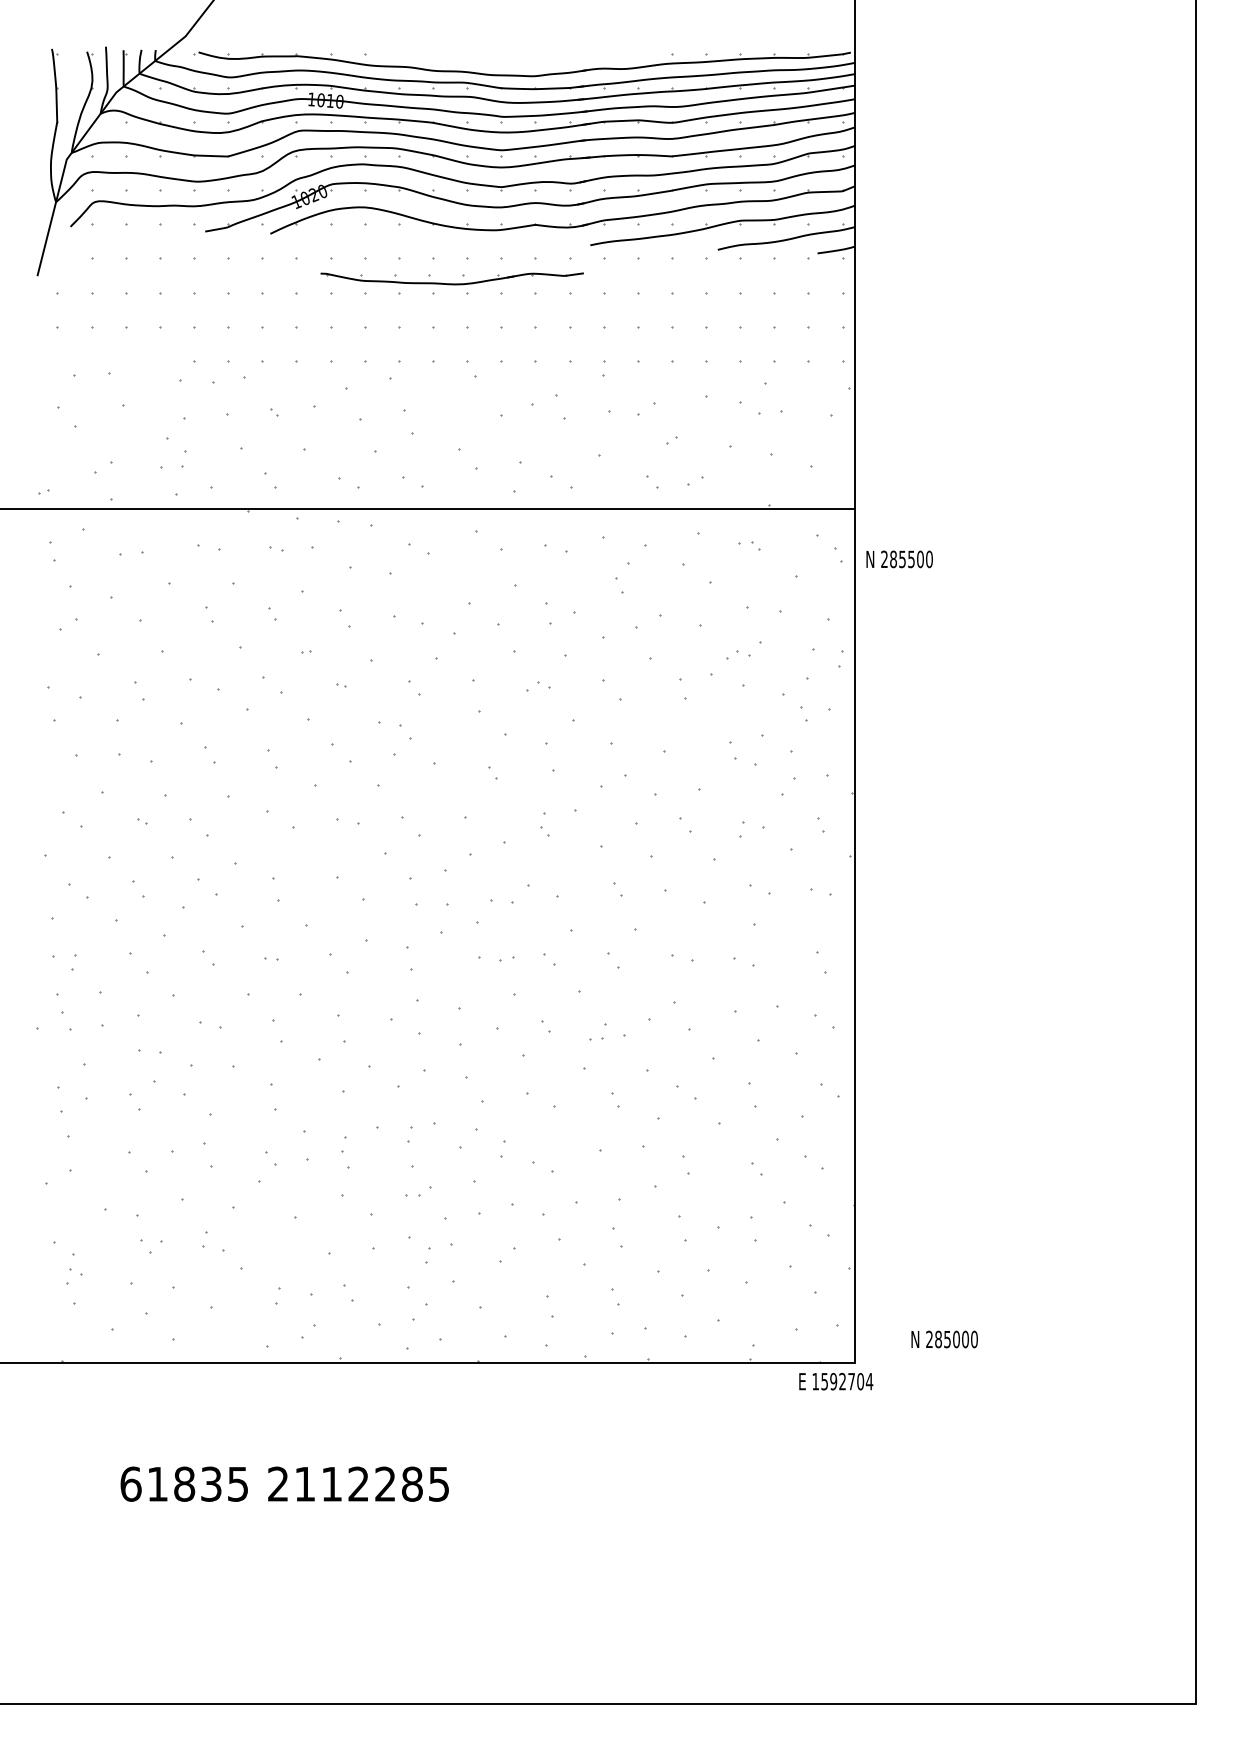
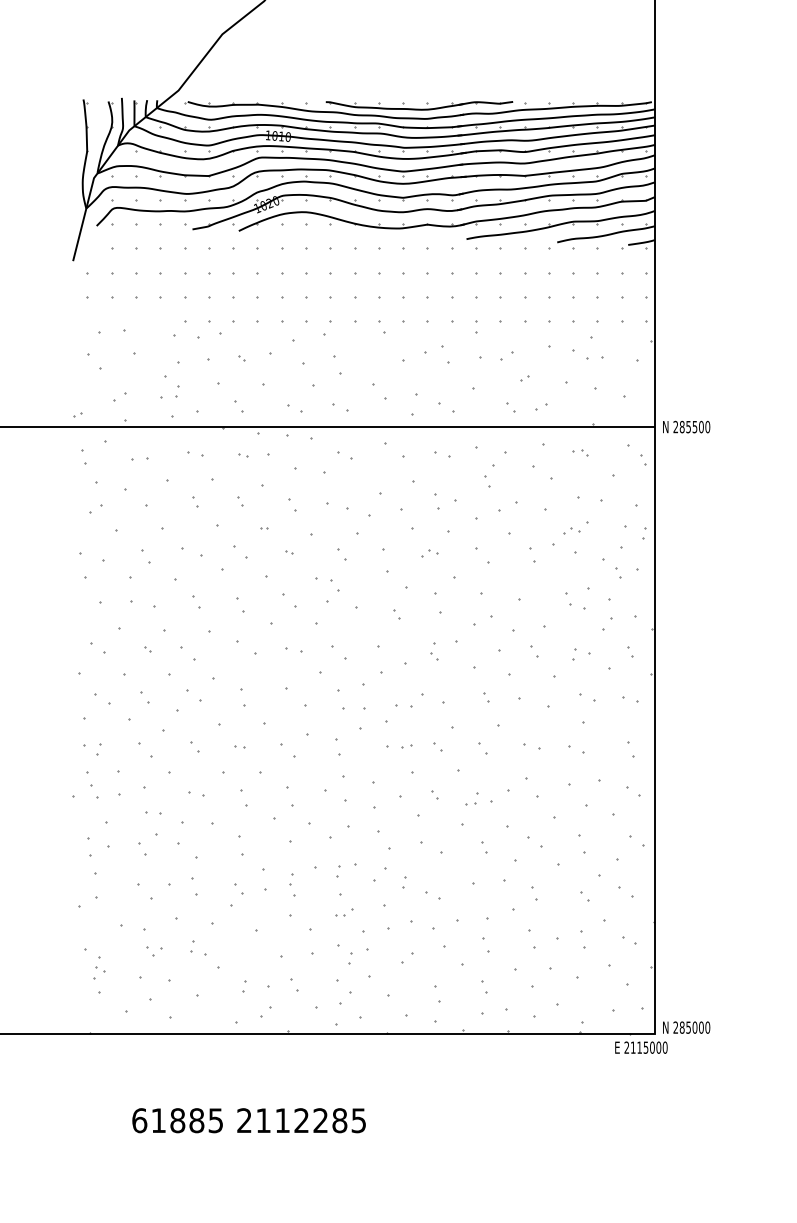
part: (451, 278) -> (418, 105), moved
text: (899, 559) -> (686, 427), moved
text: (944, 1339) -> (686, 1027), moved
text: (842, 1381) -> (645, 1047), 1592704 -> 2115000
text: (211, 1483) -> (196, 1120), 61835 -> 61885

